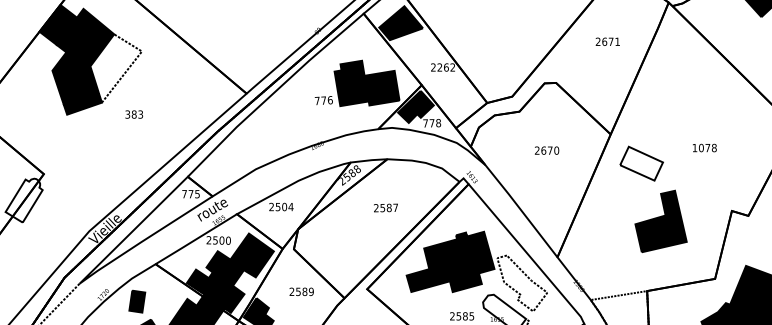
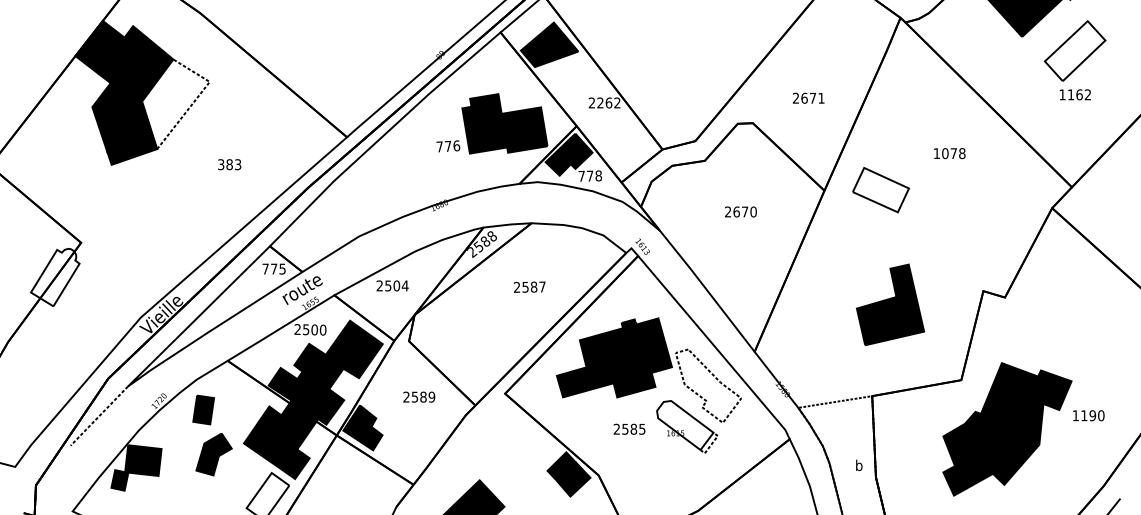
text: (607, 41) -> (808, 97), moved
text: (134, 114) -> (229, 164), moved
text: (704, 147) -> (949, 153), moved
part: (641, 164) -> (880, 190), moved

